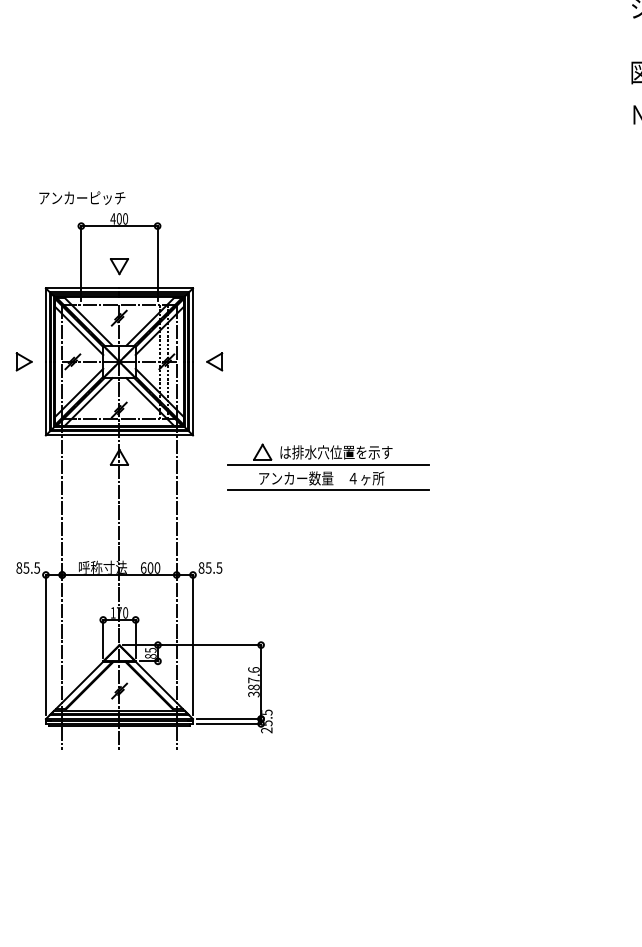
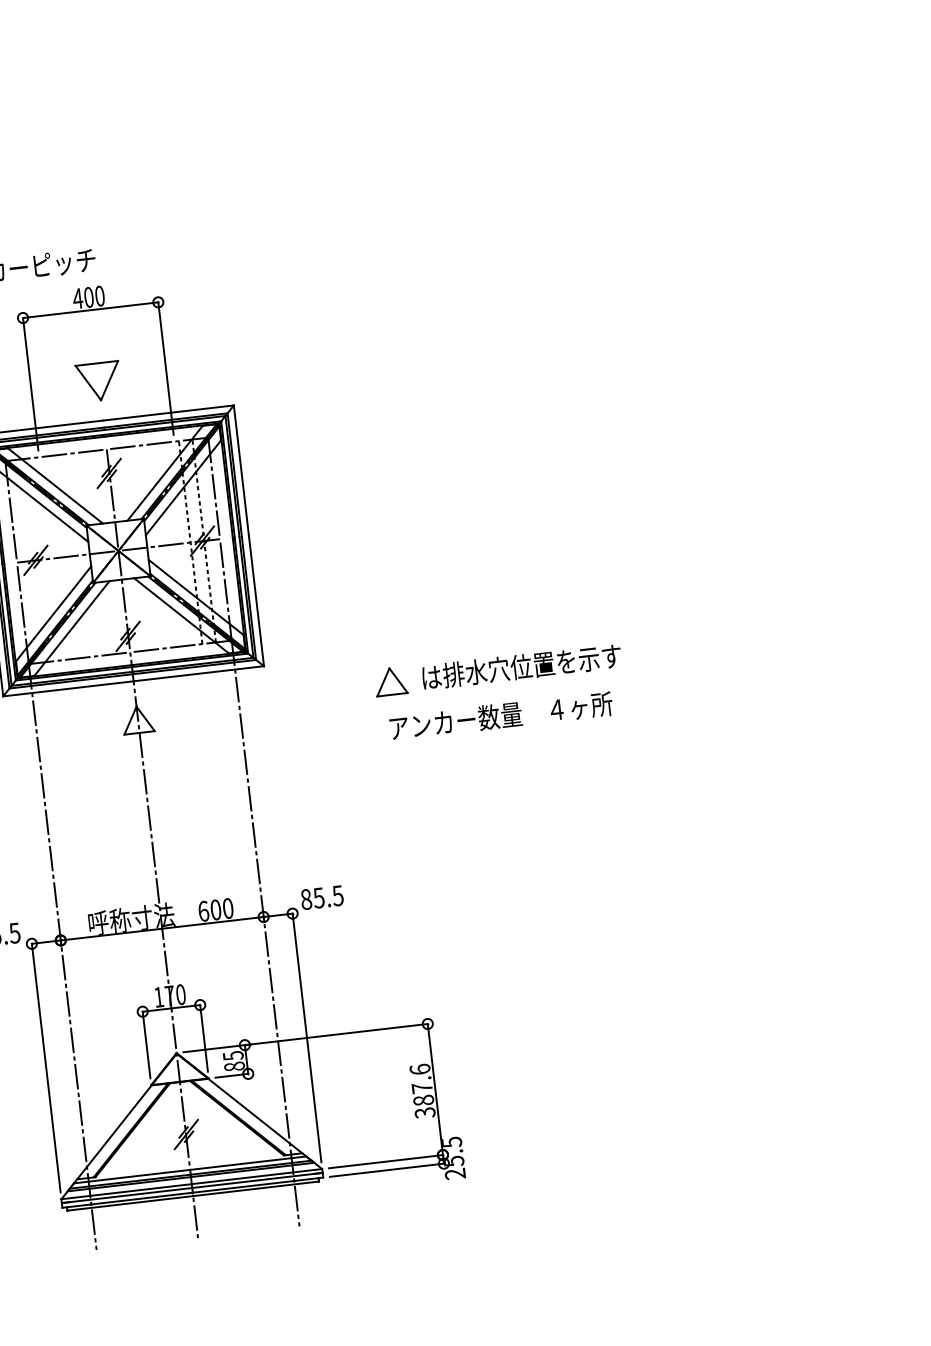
part: (119, 266) -> (99, 381), size x1.4
part: (214, 361) -> (286, 530), removed
line: (328, 464) -> (510, 689), removed
line: (328, 489) -> (515, 734), removed

